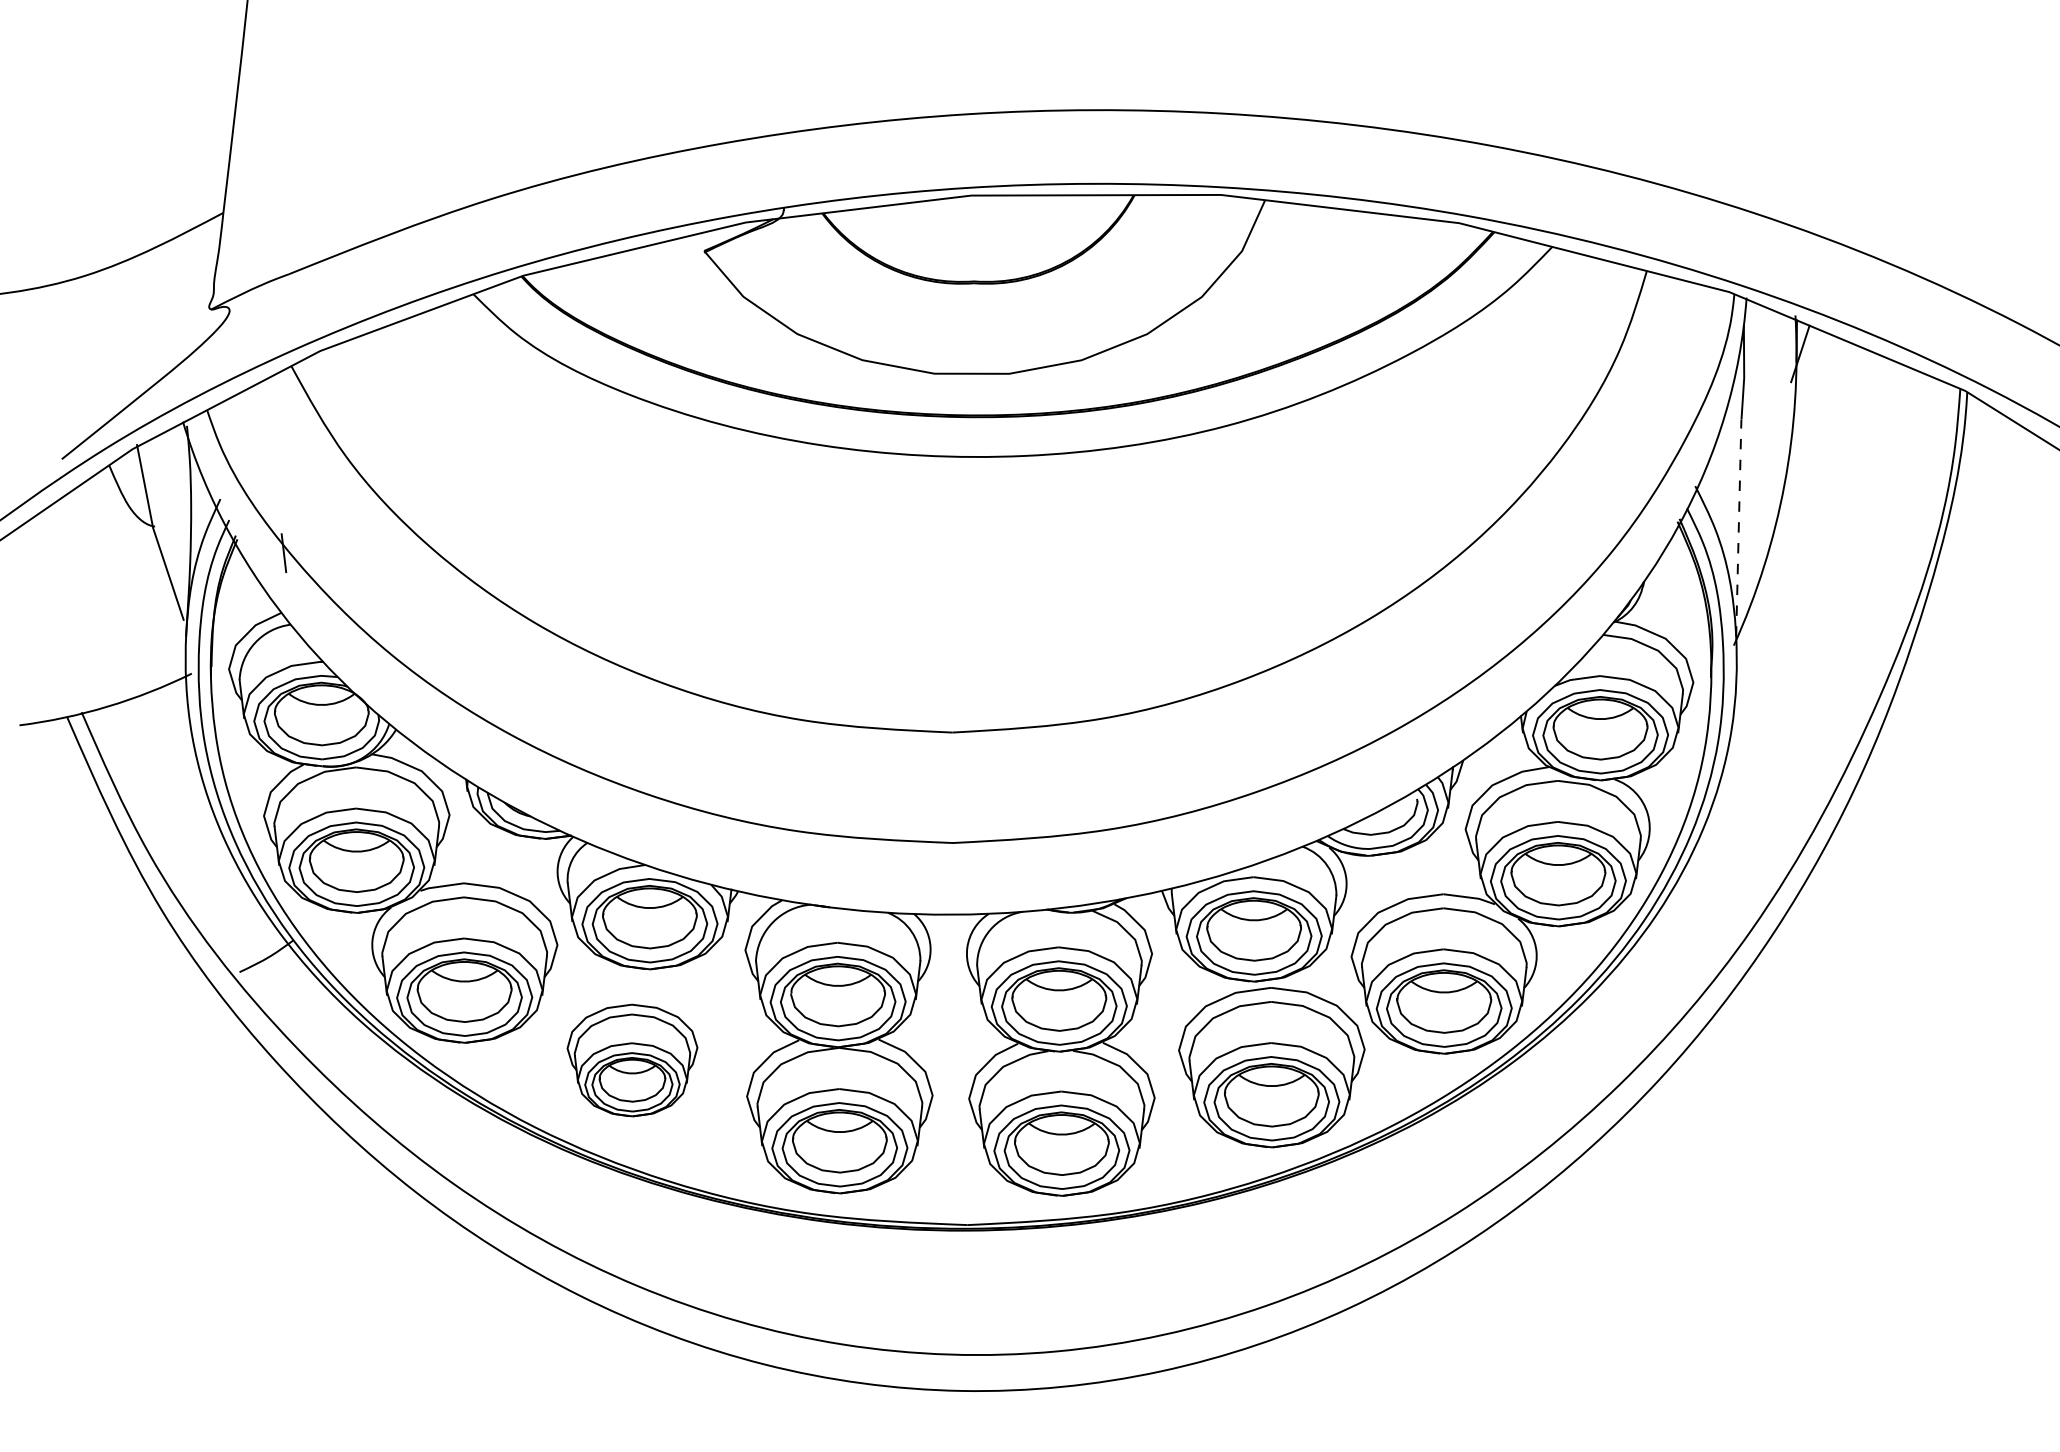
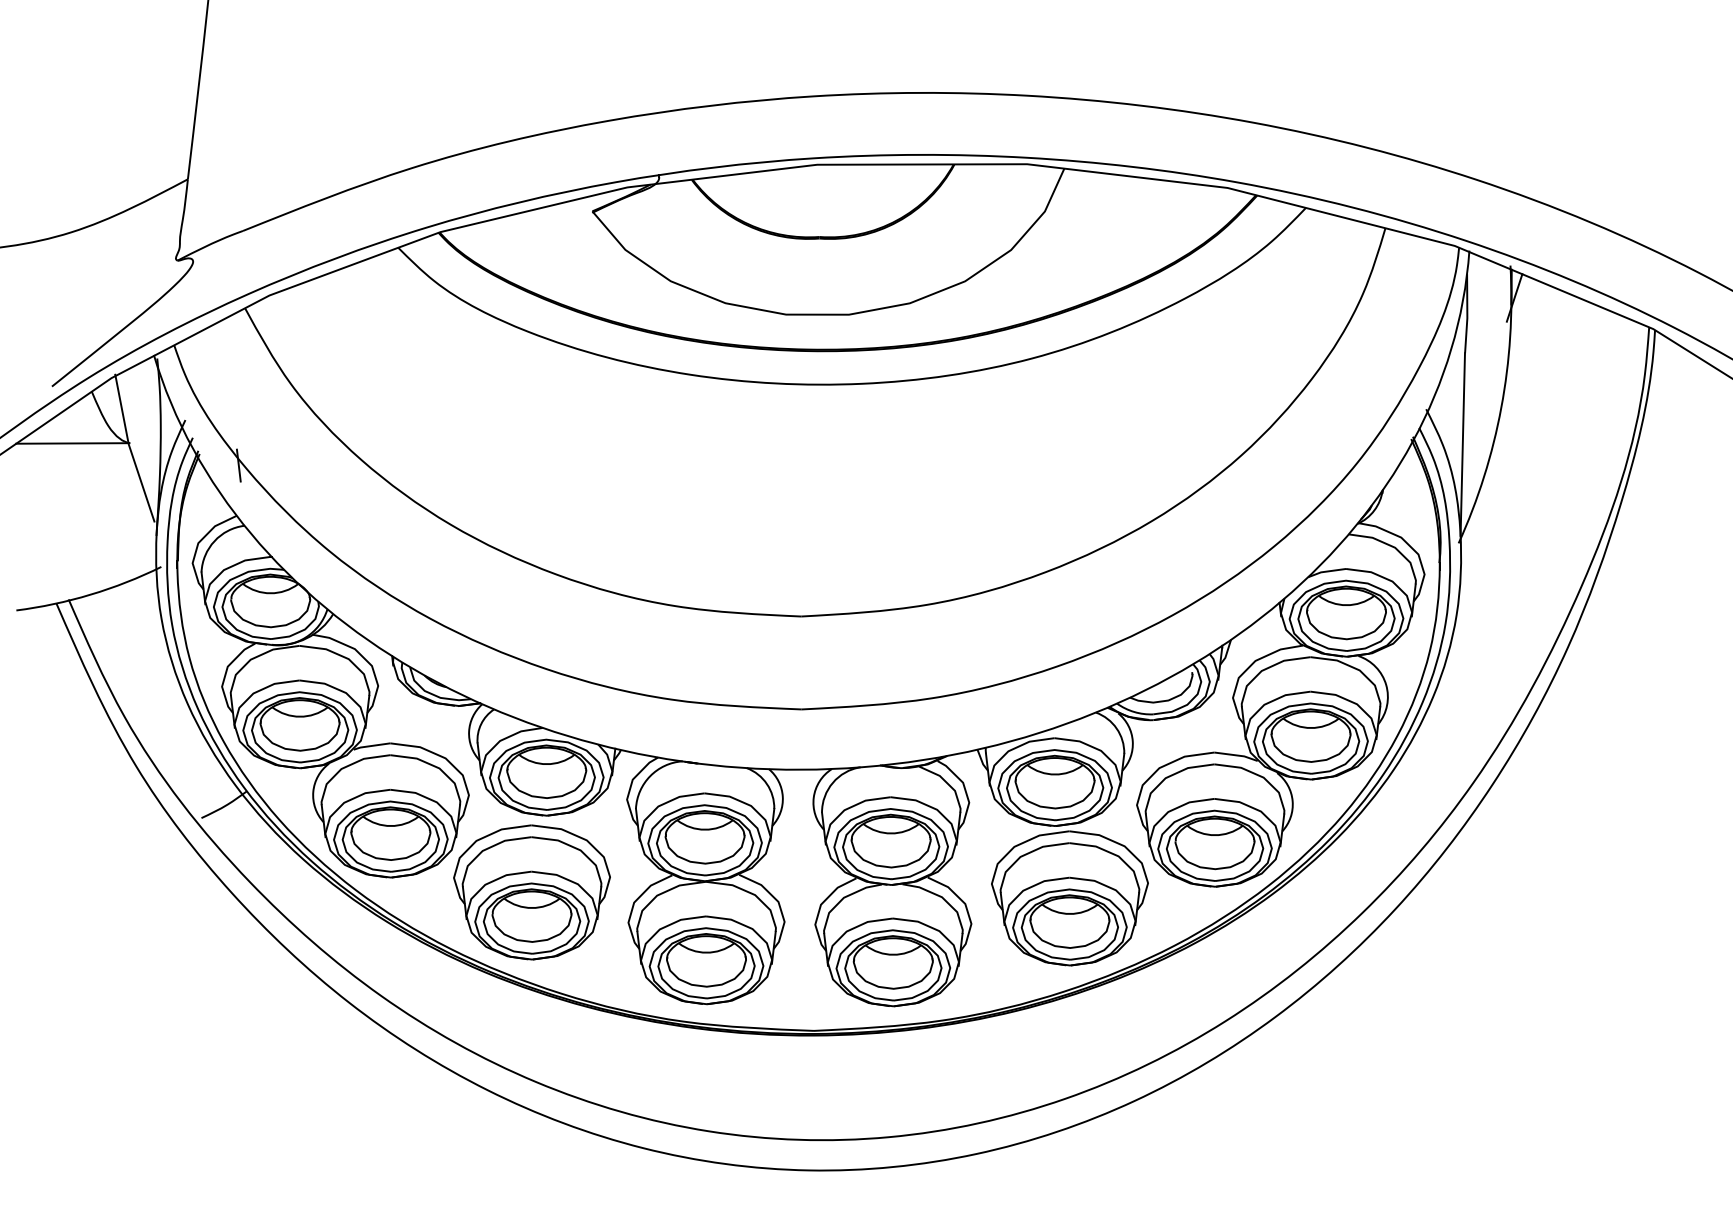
line: (85, 526) -> (71, 443), added
line: (1738, 528) -> (1462, 444), dashed -> solid
part: (632, 1060) -> (532, 892), size x1.43

